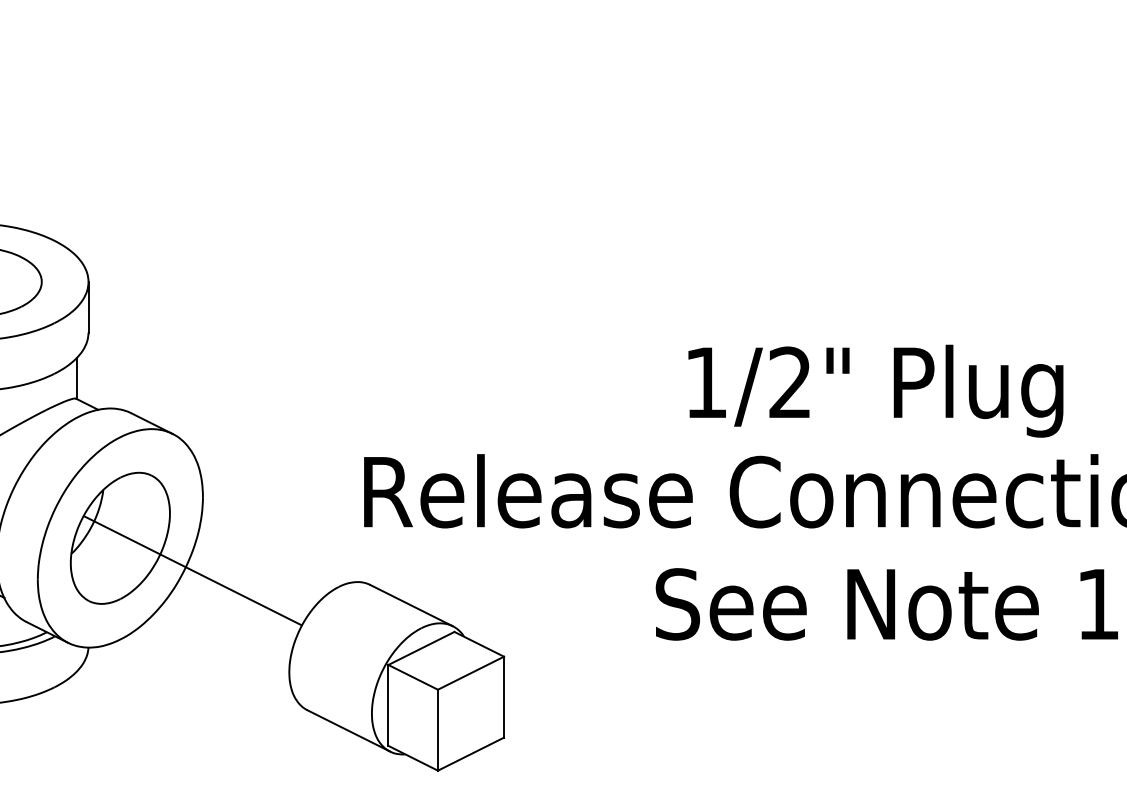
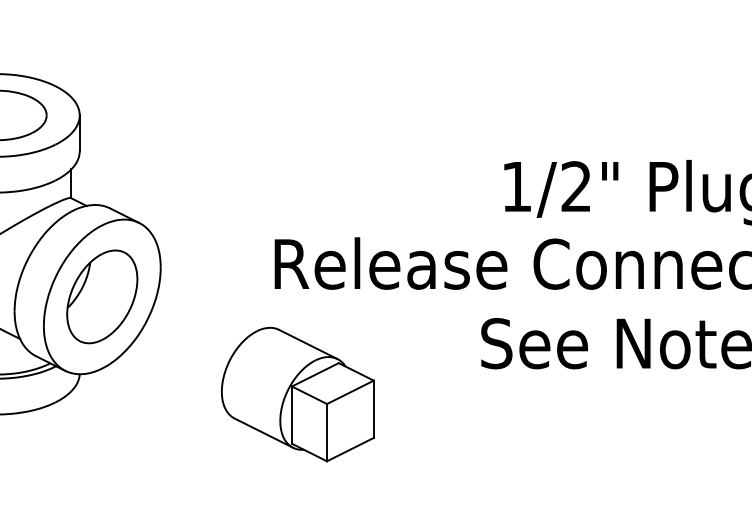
line: (192, 570) -> (153, 319), removed

